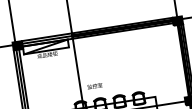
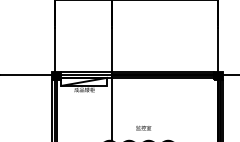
text: (94, 85) -> (143, 127), moved

